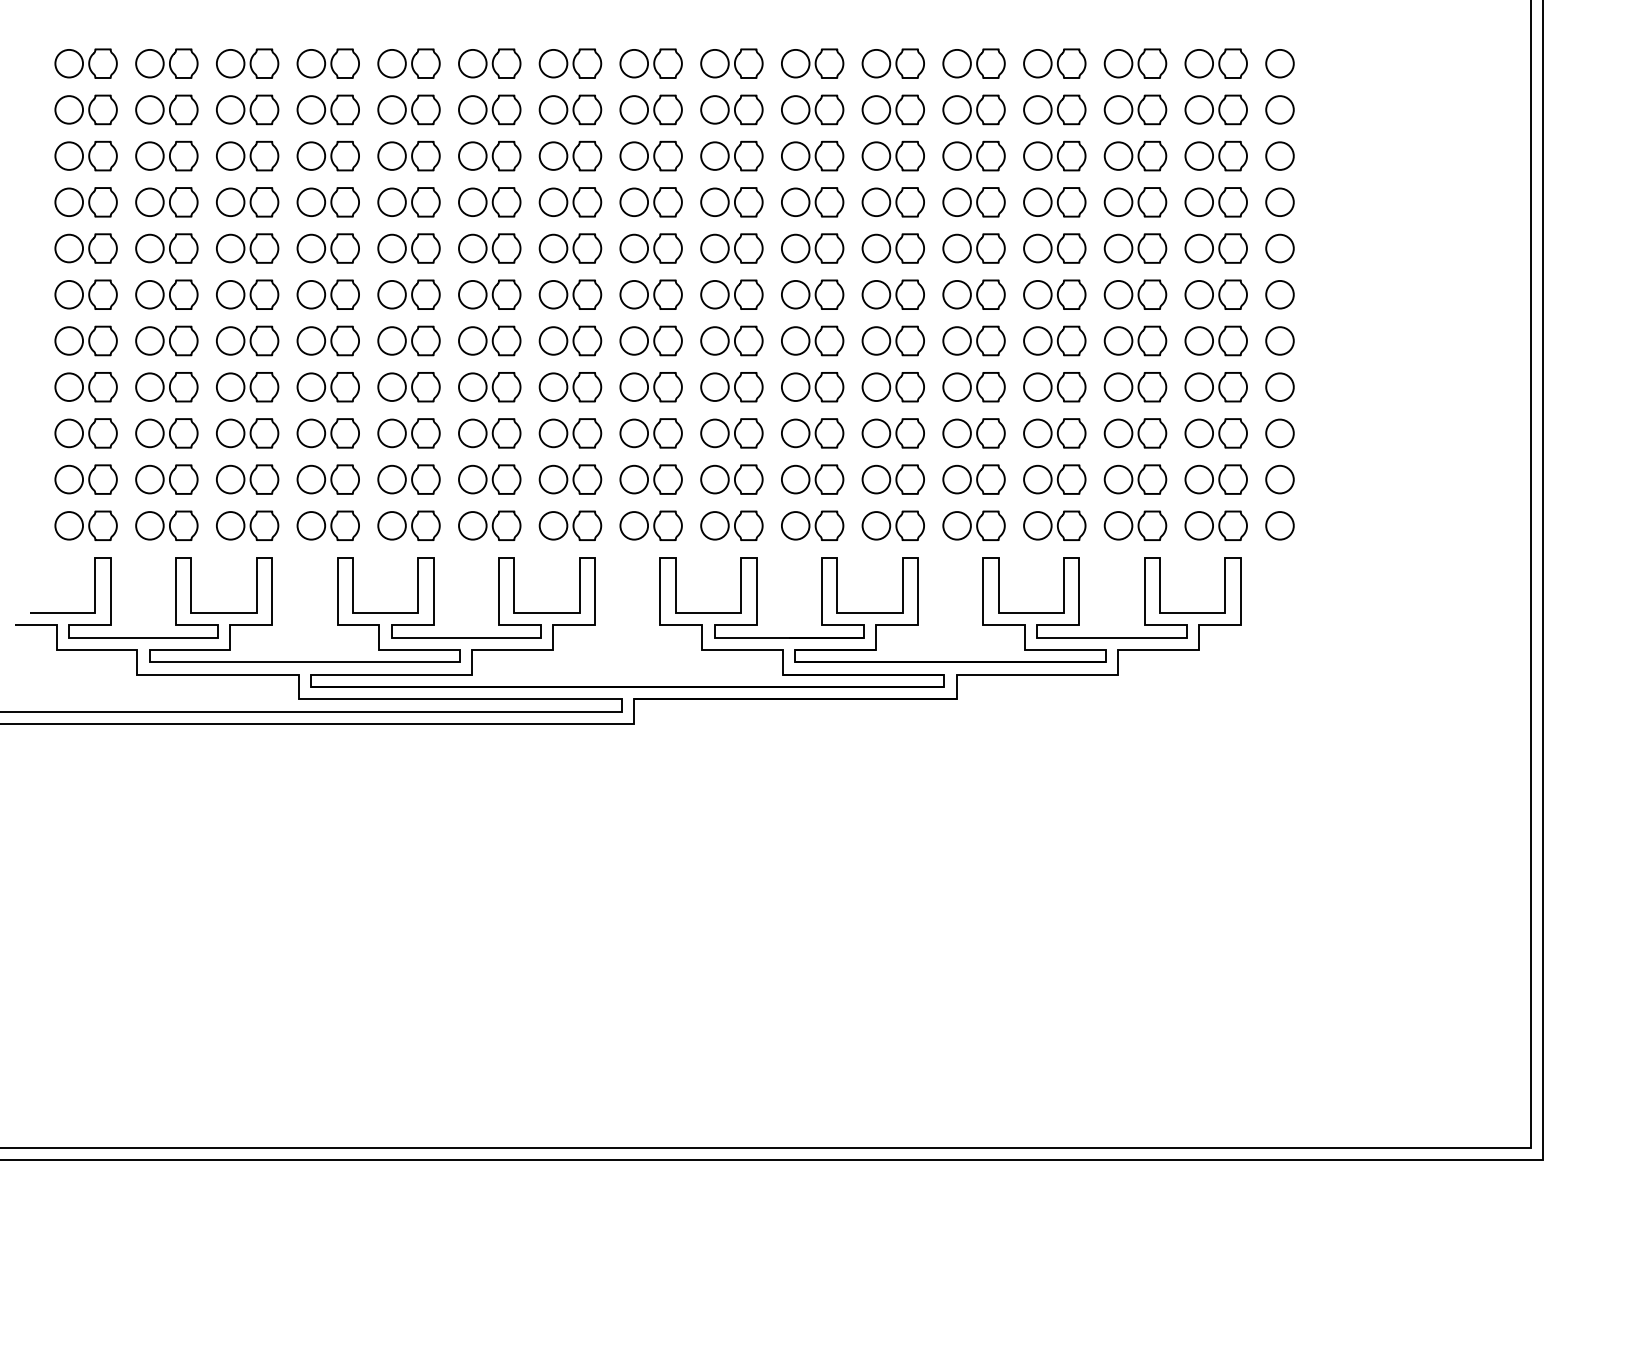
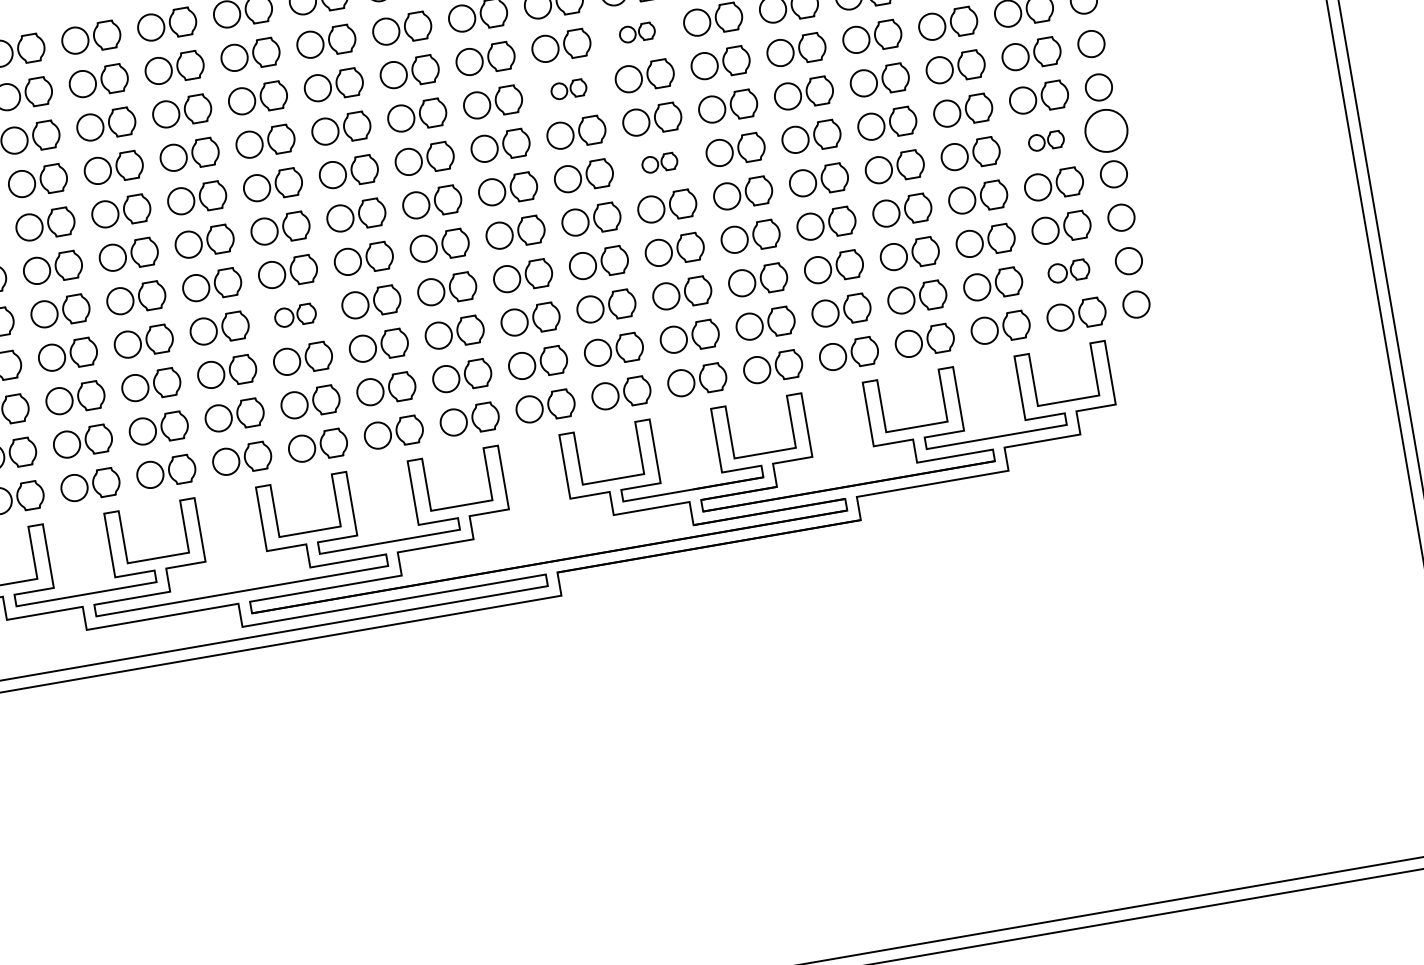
part: (812, 155) -> (637, 32), size x0.6
part: (731, 202) -> (568, 89), size x0.6
part: (812, 294) -> (659, 163), size x0.6
part: (1215, 340) -> (1045, 140), size x0.6
circle: (1279, 340) -> (1105, 130), size x1.6
part: (408, 387) -> (295, 316), size x0.7
part: (1215, 479) -> (1068, 271), size x0.7

